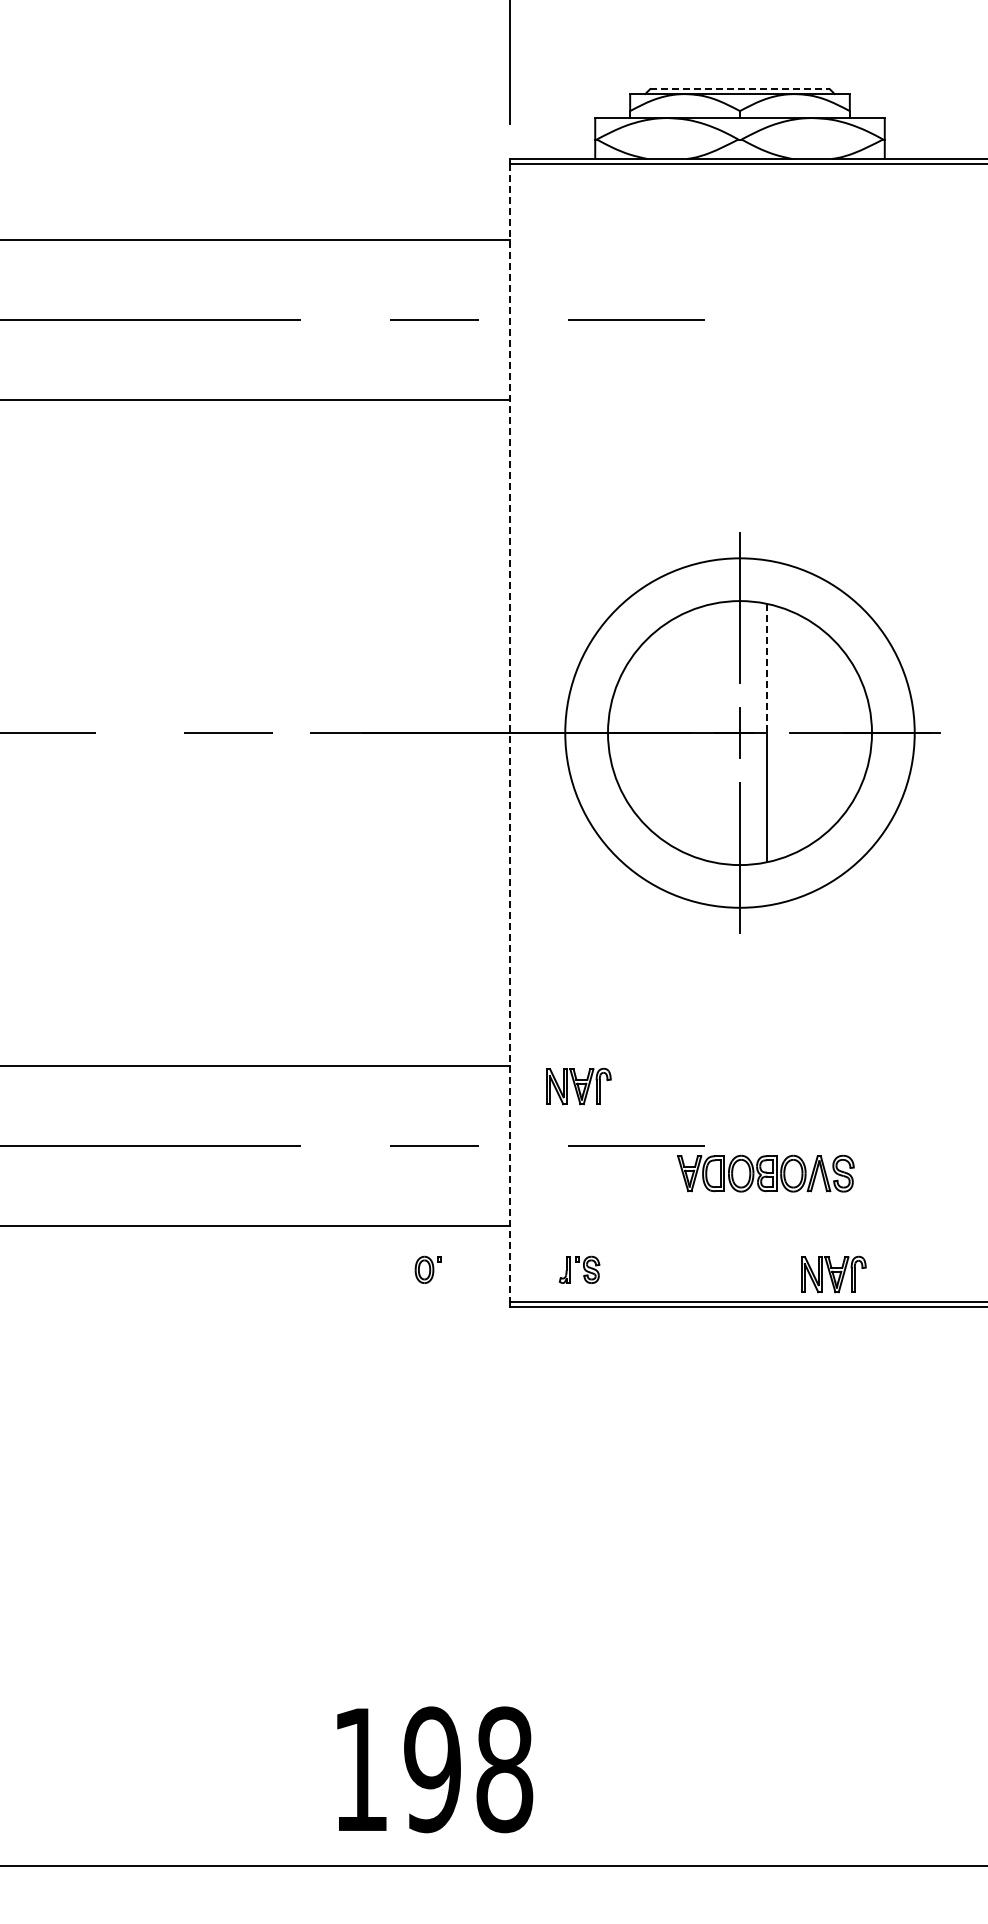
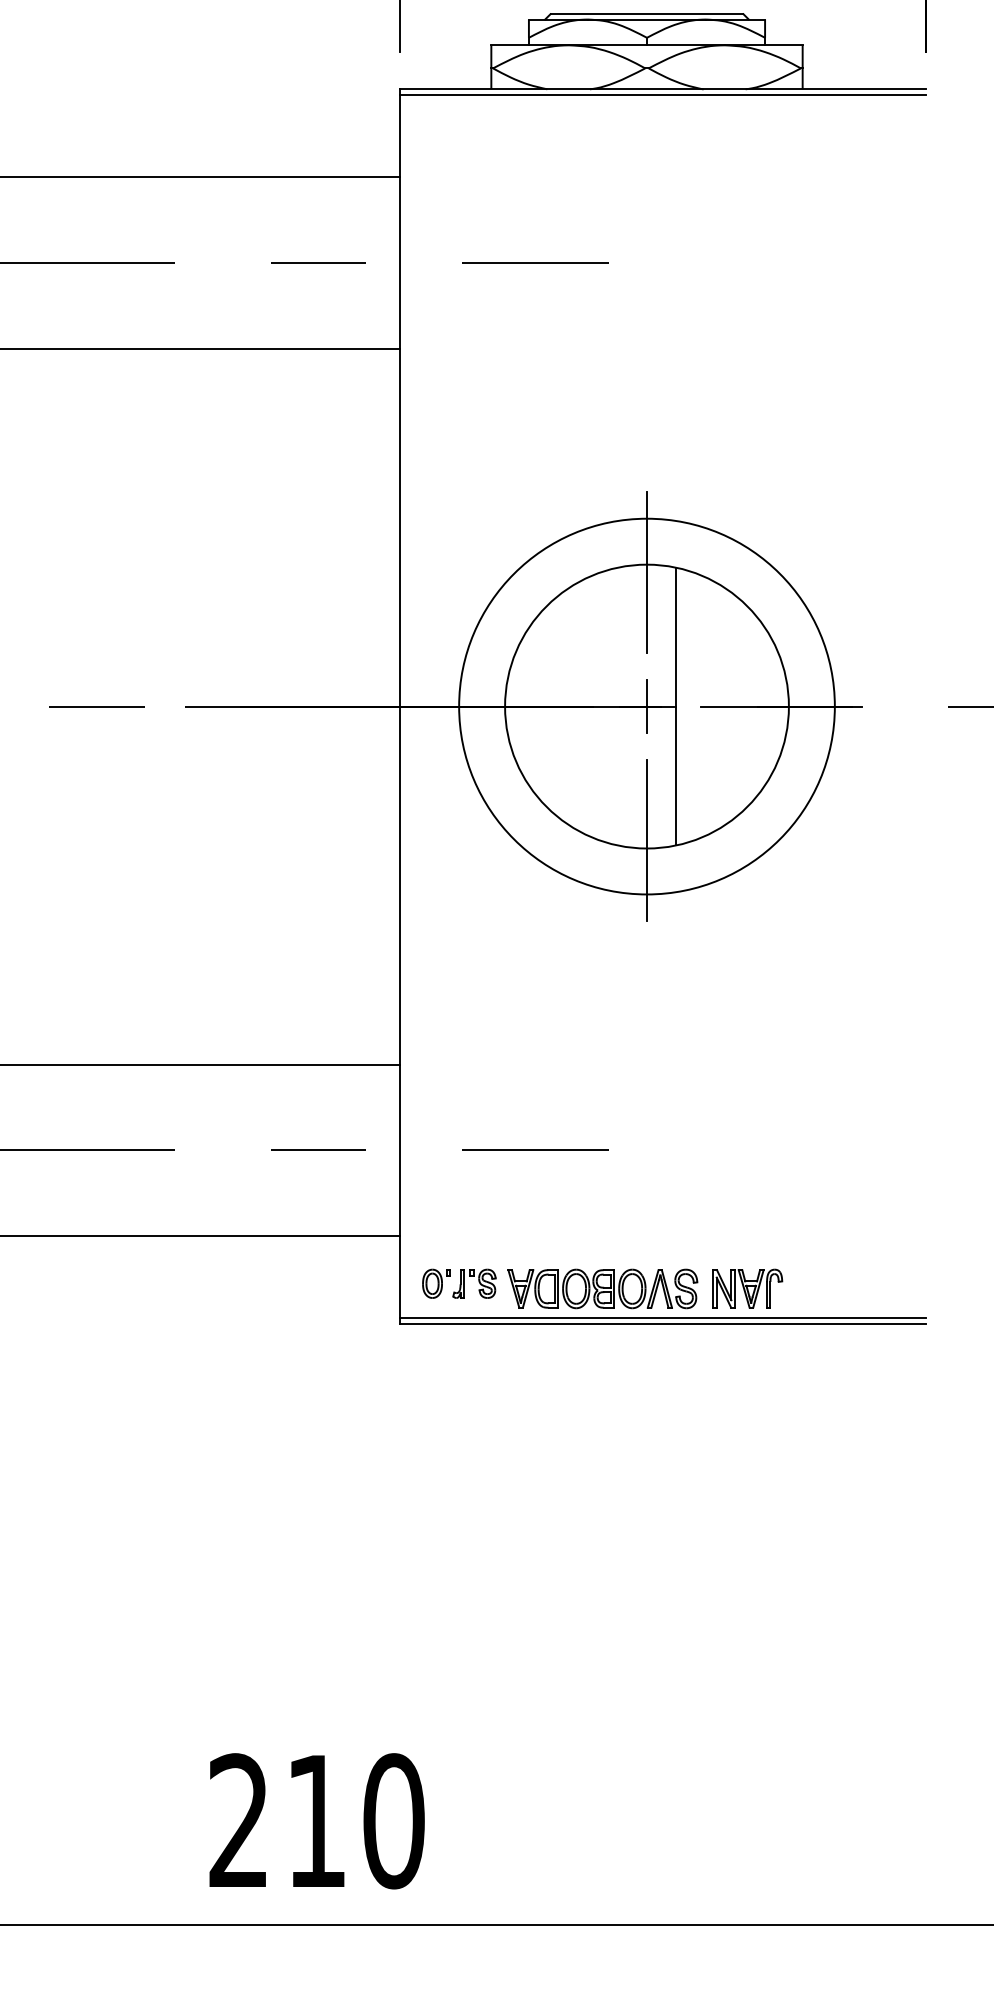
line: (740, 89) -> (647, 14), dashed -> solid
line: (767, 668) -> (676, 637), dashed -> solid
line: (510, 733) -> (400, 707), dashed -> solid
part: (578, 1086) -> (473, 1086), removed
part: (765, 1173) -> (602, 1288), moved
part: (427, 1269) -> (435, 1283), moved
text: (433, 1769) -> (317, 1820), 198 -> 210

